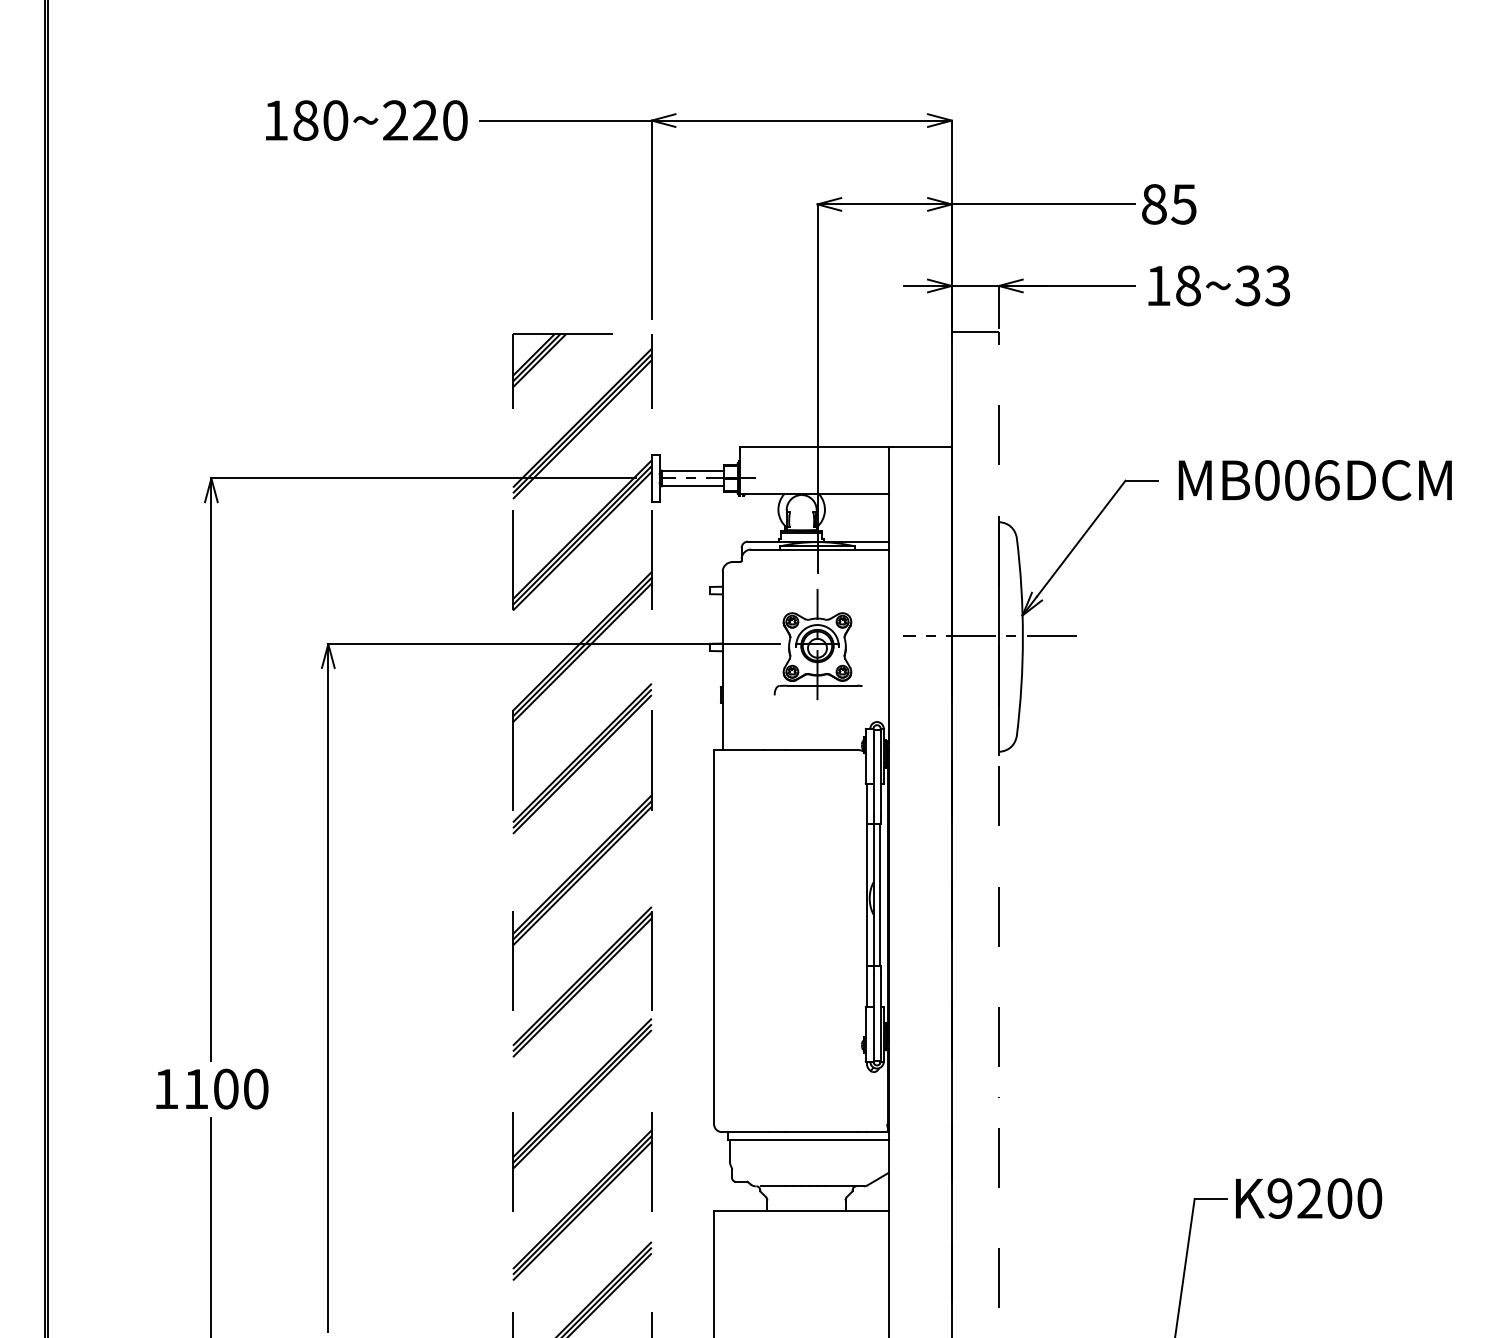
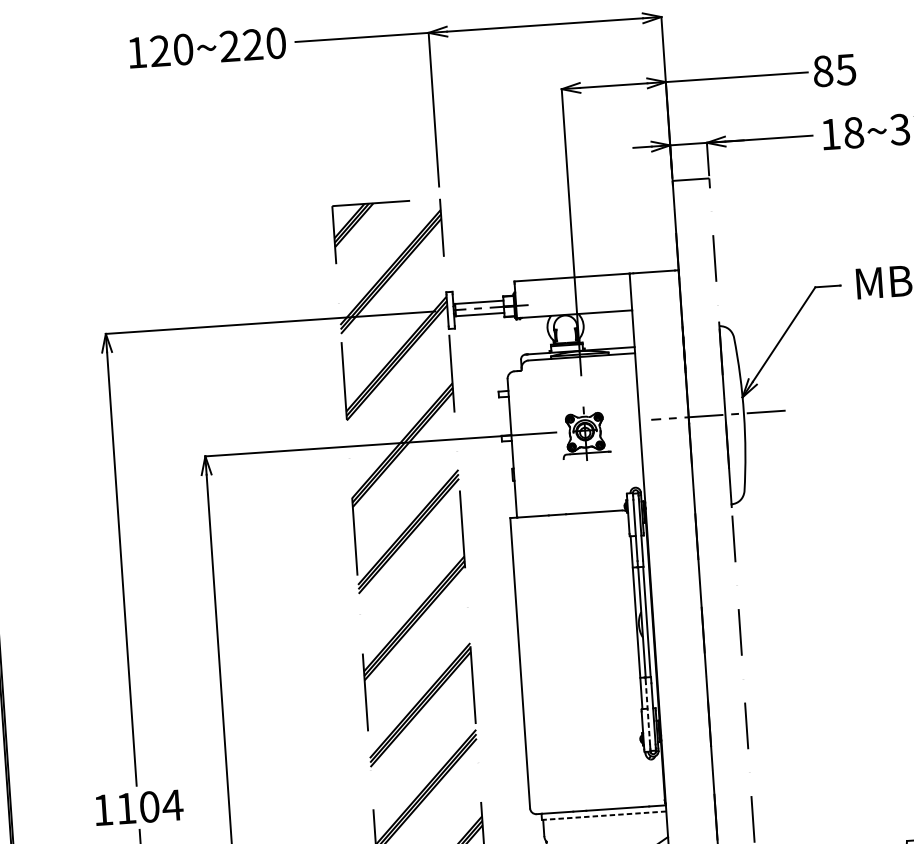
text: (305, 120) -> (159, 51), 180~220 -> 120~220
part: (817, 644) -> (584, 430), size x0.7
line: (873, 1013) -> (647, 714), solid -> dashed
text: (255, 1088) -> (172, 804), 1100 -> 1104
line: (807, 1140) -> (603, 816), solid -> dashed

